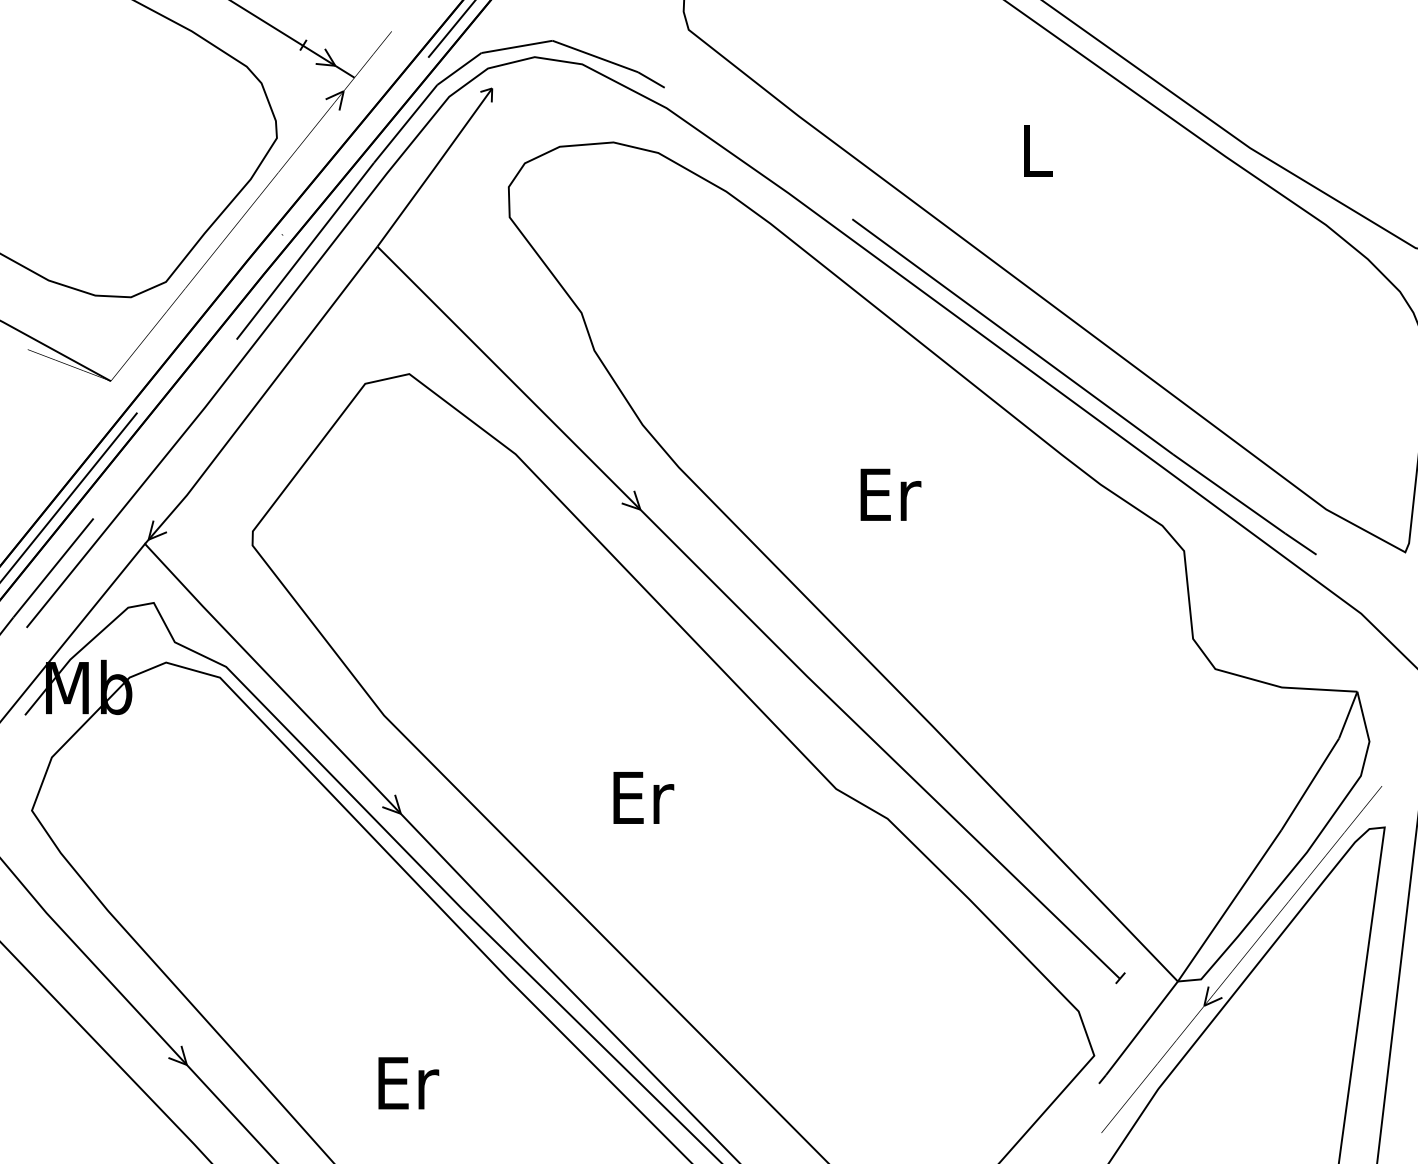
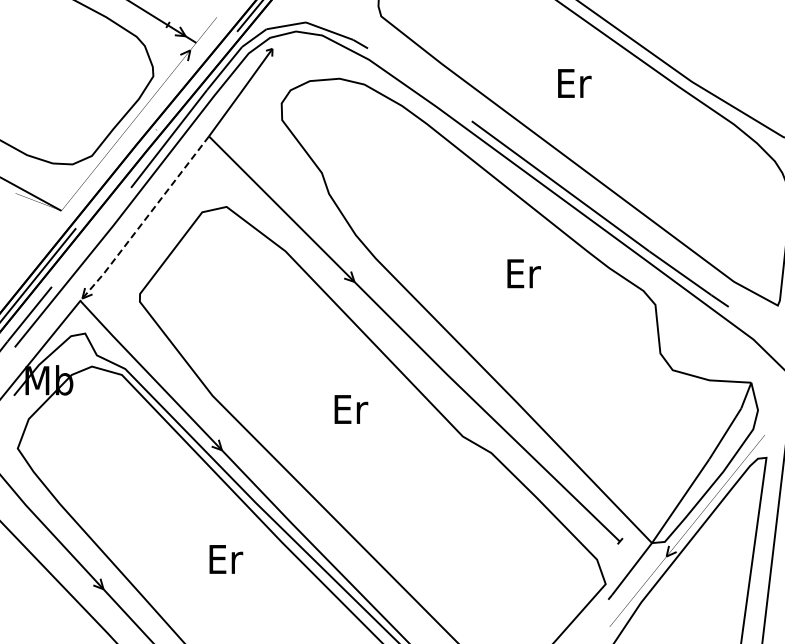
text: (1037, 151) -> (574, 83), L -> Er
line: (260, 398) -> (144, 220), solid -> dashed
text: (889, 494) -> (523, 273), moved
text: (643, 797) -> (351, 409), moved
text: (409, 1083) -> (226, 559), moved

